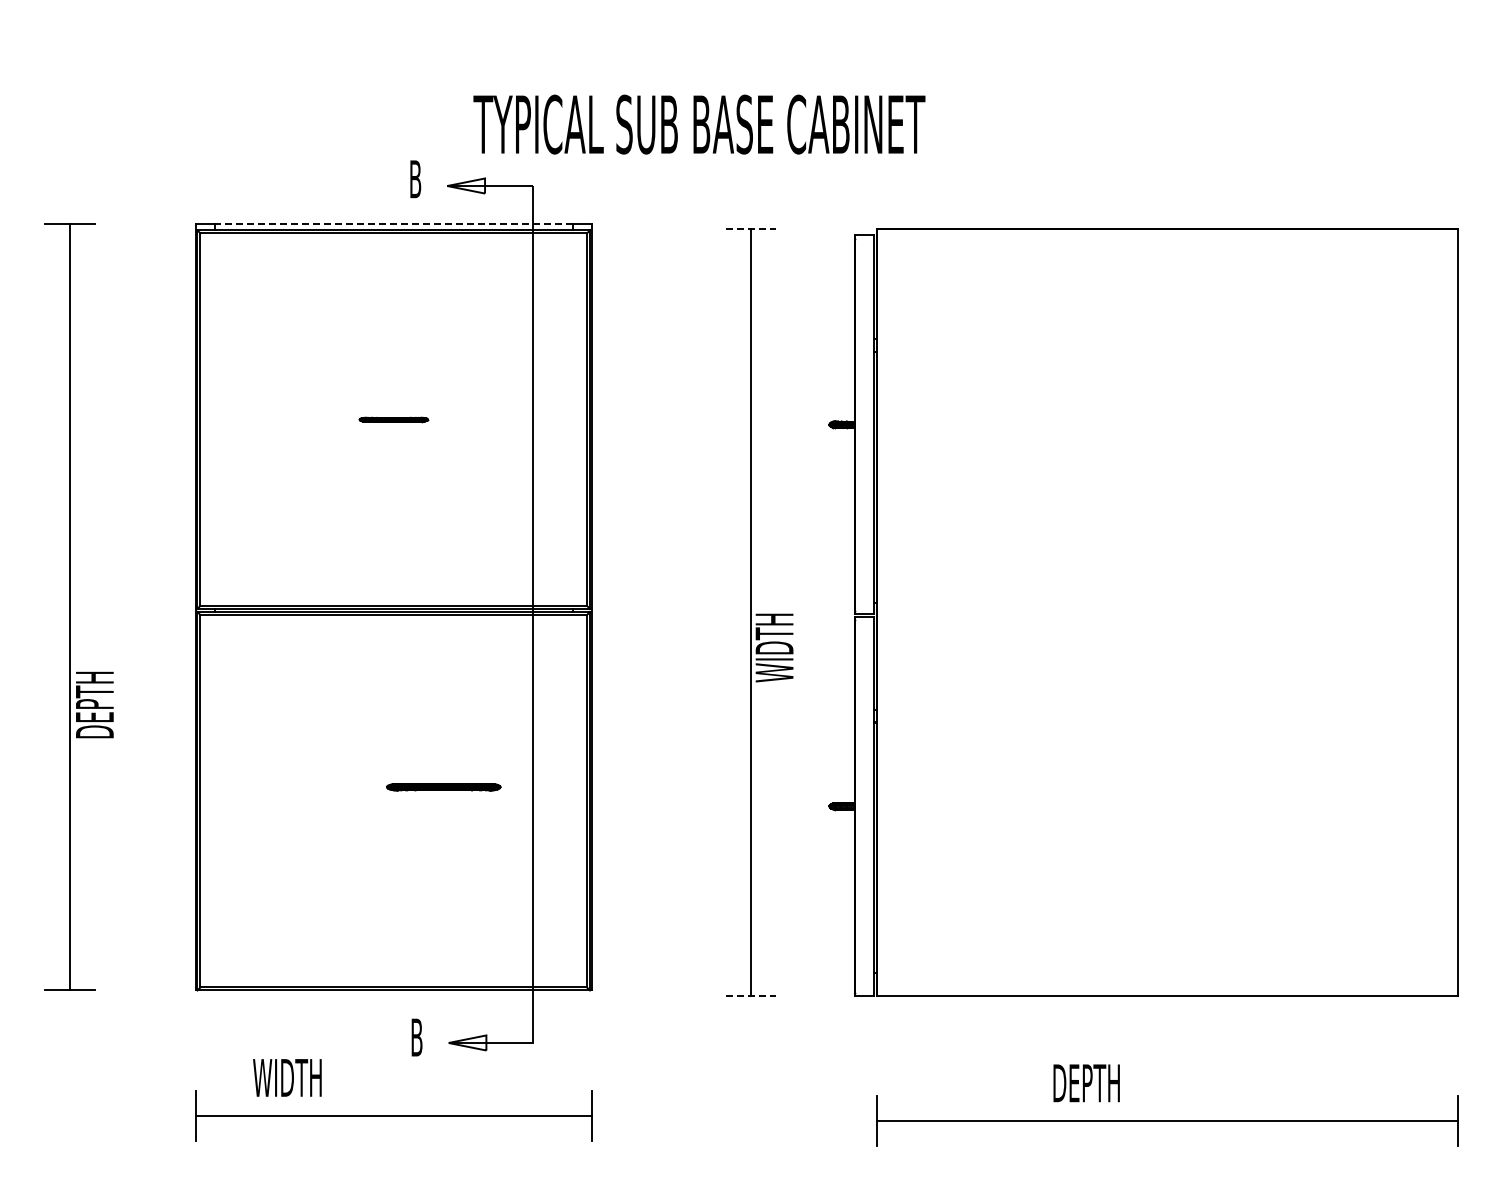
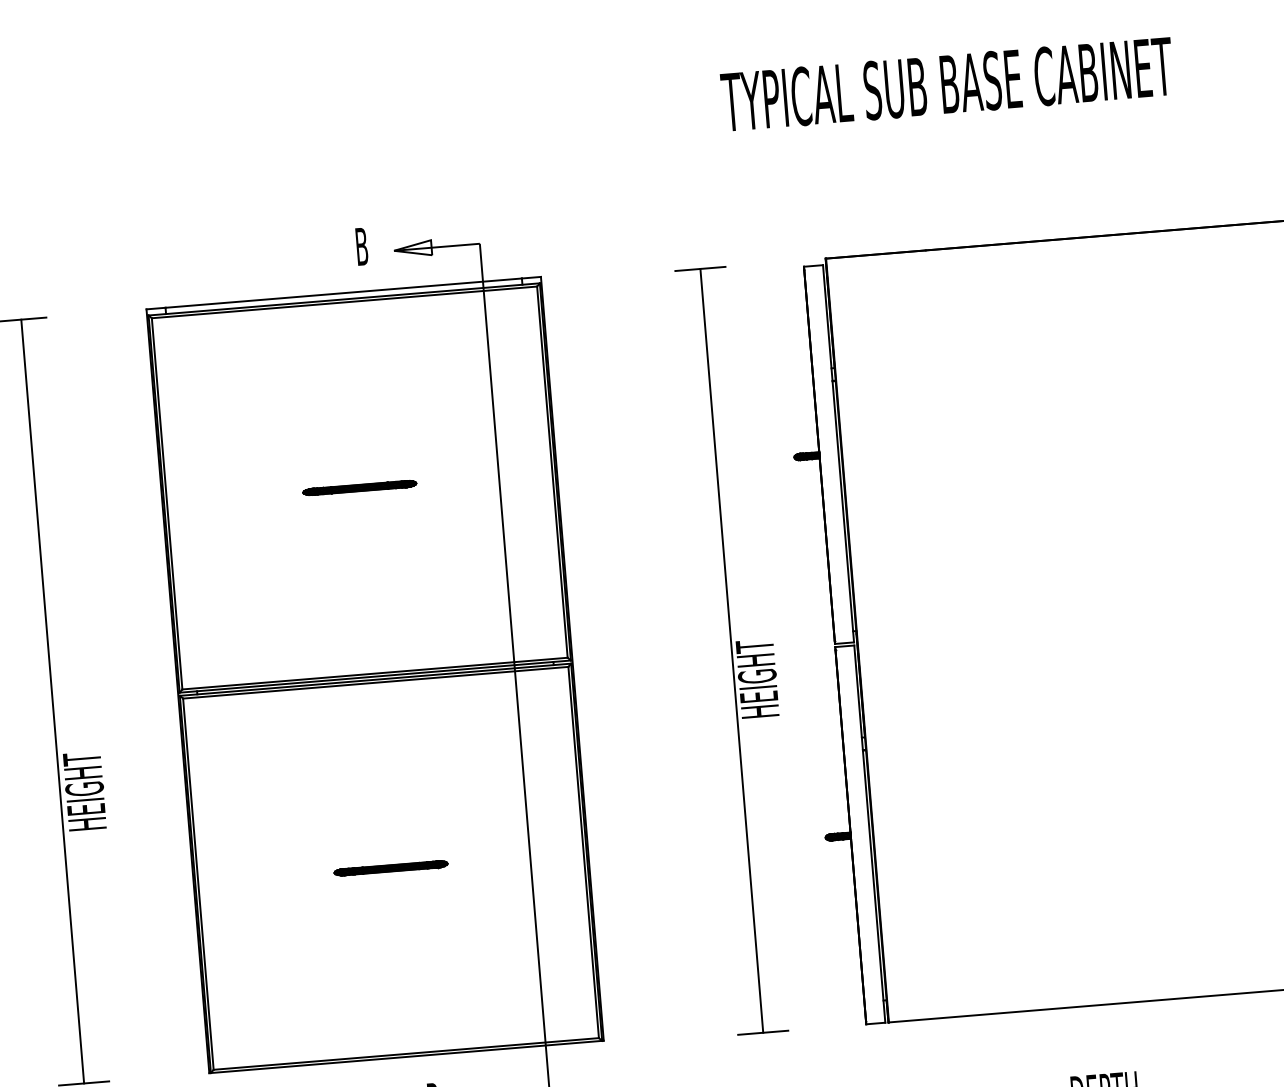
text: (699, 124) -> (947, 84), moved
line: (393, 224) -> (343, 293), dashed -> solid
line: (751, 229) -> (700, 269), dashed -> solid
part: (393, 419) -> (359, 487), size x1.67
text: (774, 642) -> (757, 678), WIDTH -> HEIGHT
text: (94, 698) -> (84, 790), DEPTH -> HEIGHT
part: (443, 787) -> (390, 868), moved
line: (751, 995) -> (763, 1032), dashed -> solid

